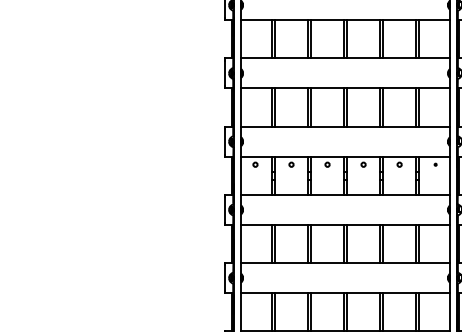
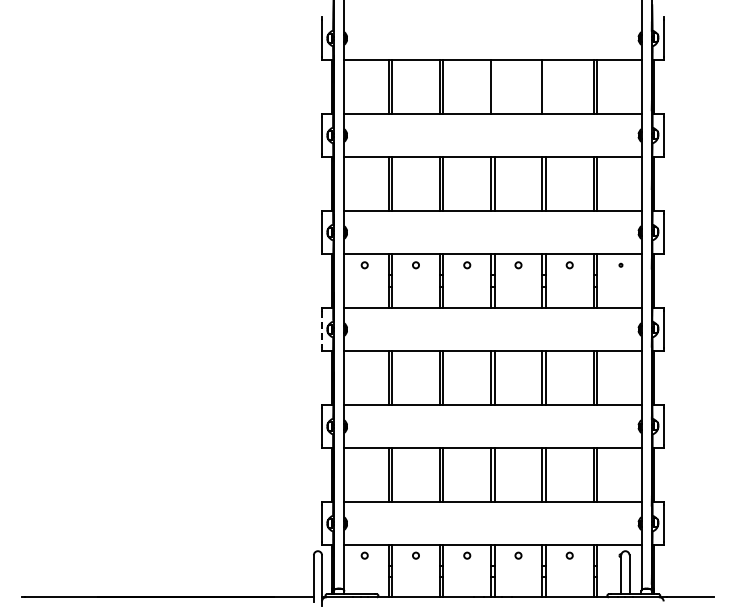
line: (346, 39) -> (494, 86), removed
line: (382, 39) -> (545, 86), removed
line: (225, 210) -> (322, 330), solid -> dashed

